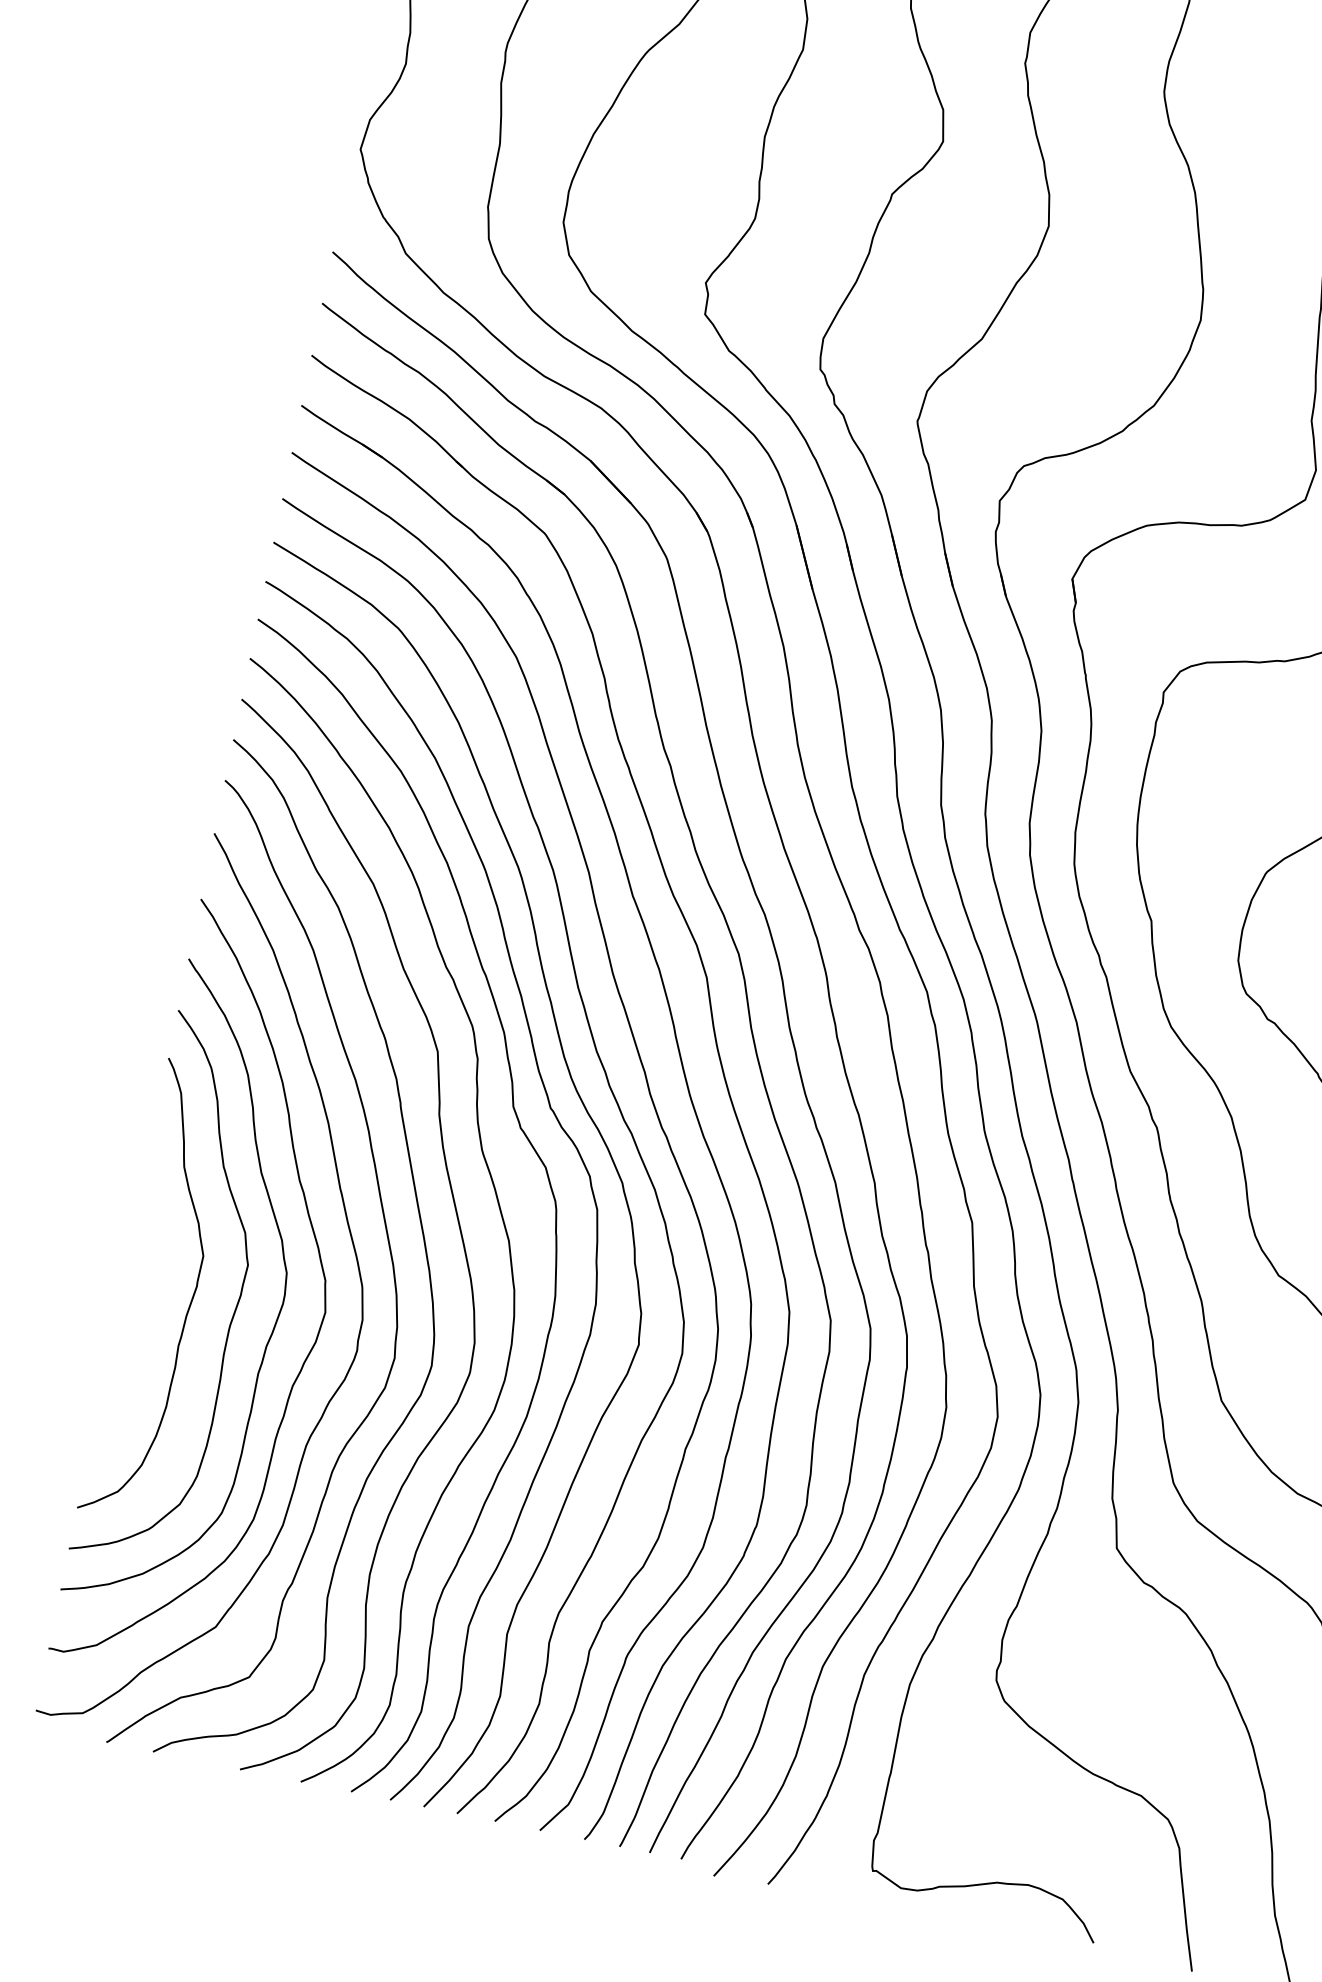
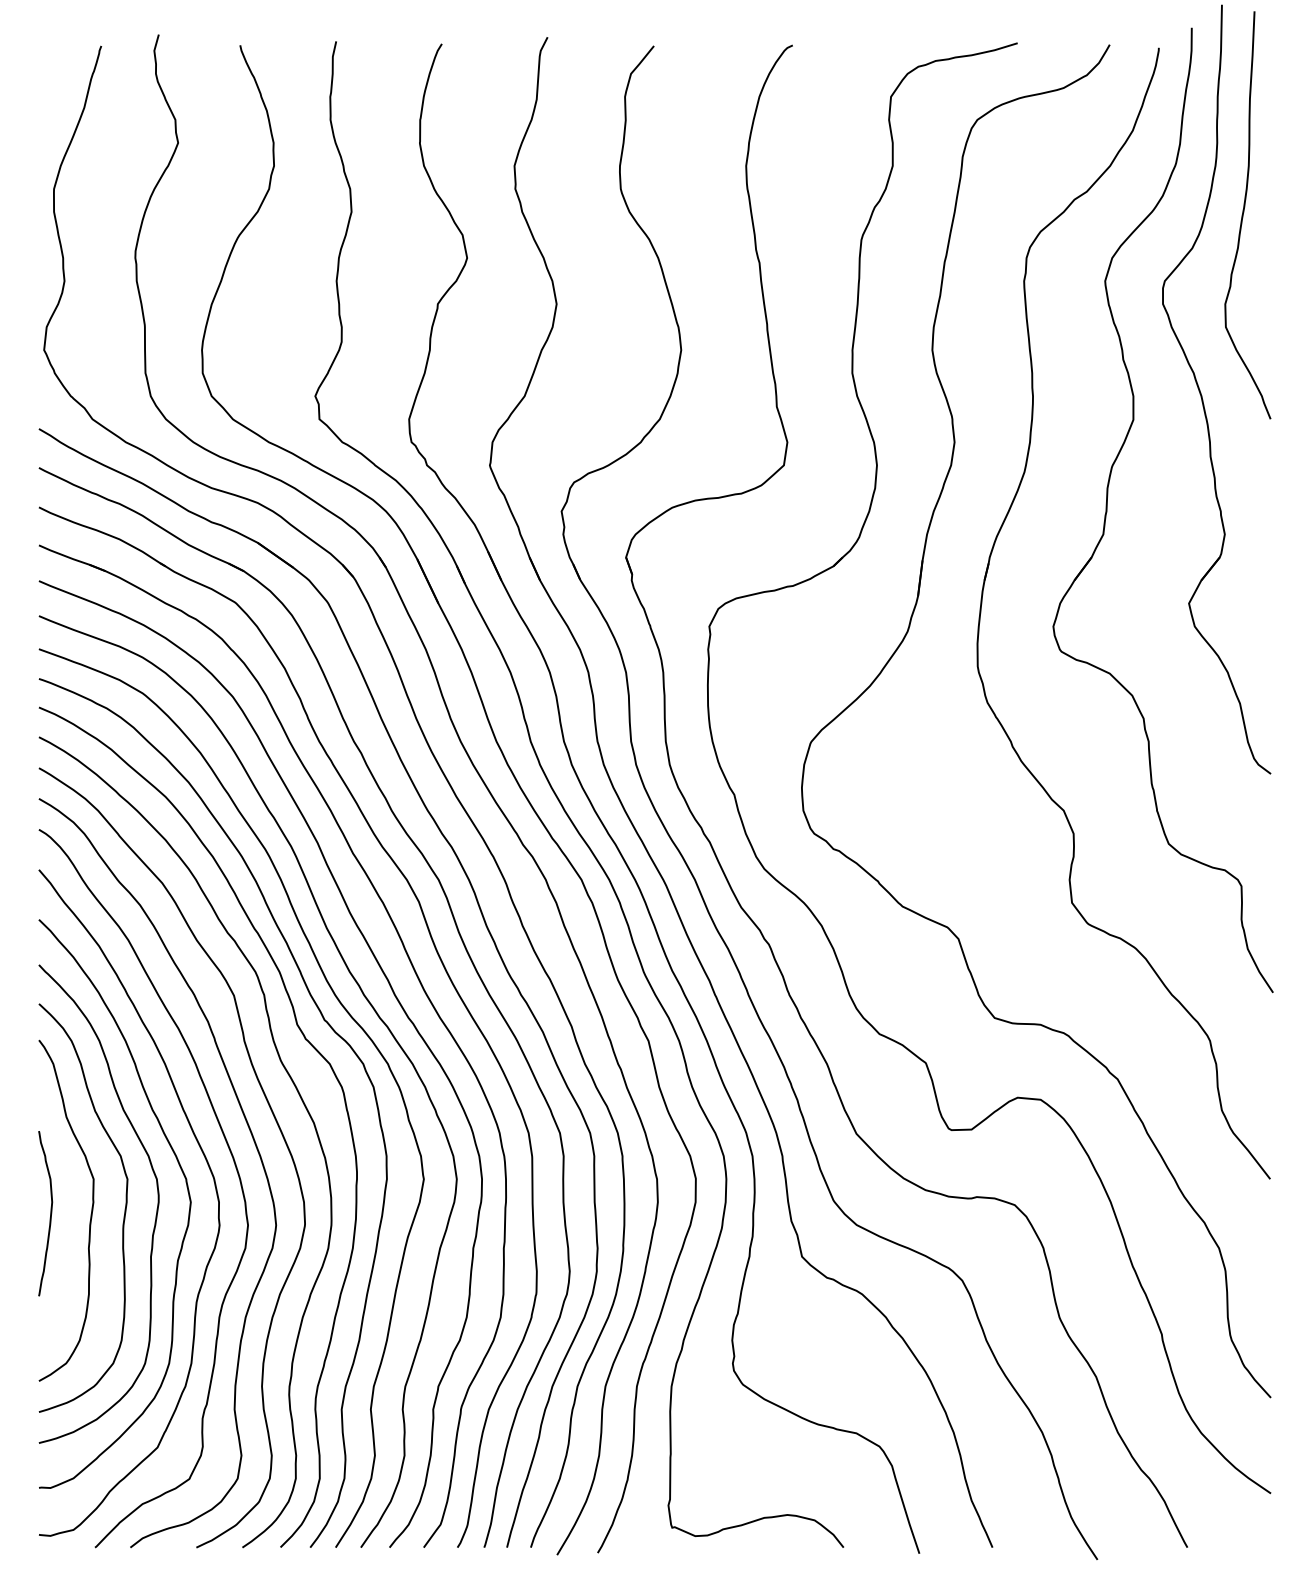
curve: (137, 1289) -> (50, 1213), added

